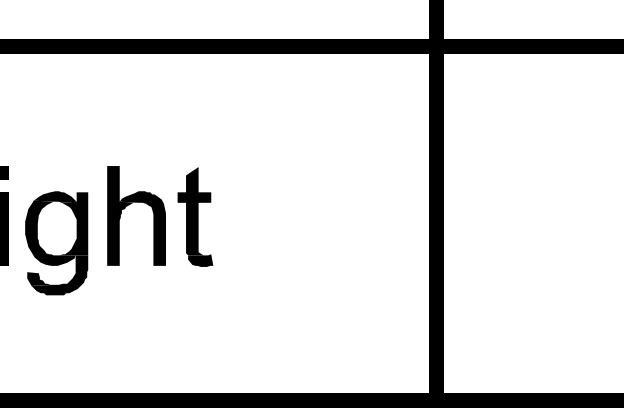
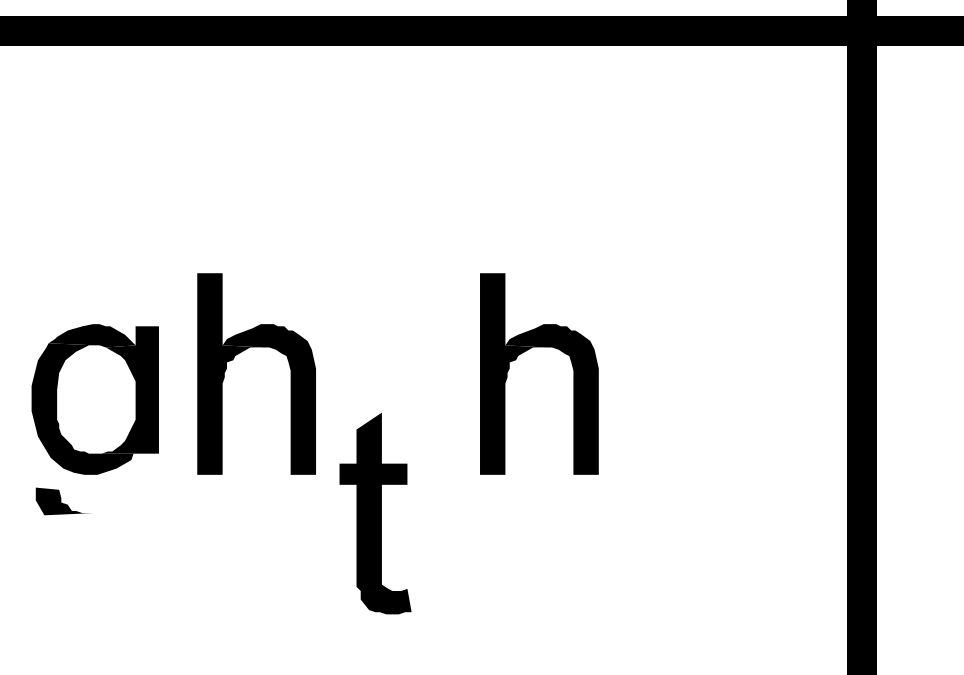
part: (269, 205) -> (525, 352), added
part: (195, 216) -> (375, 512), moved
fill: (59, 275) -> (100, 494), removed

